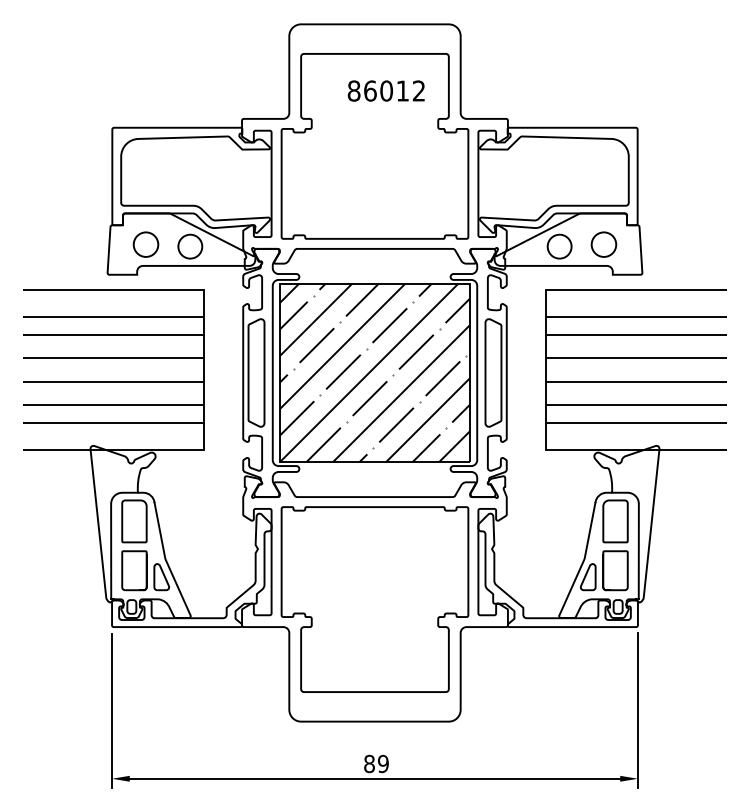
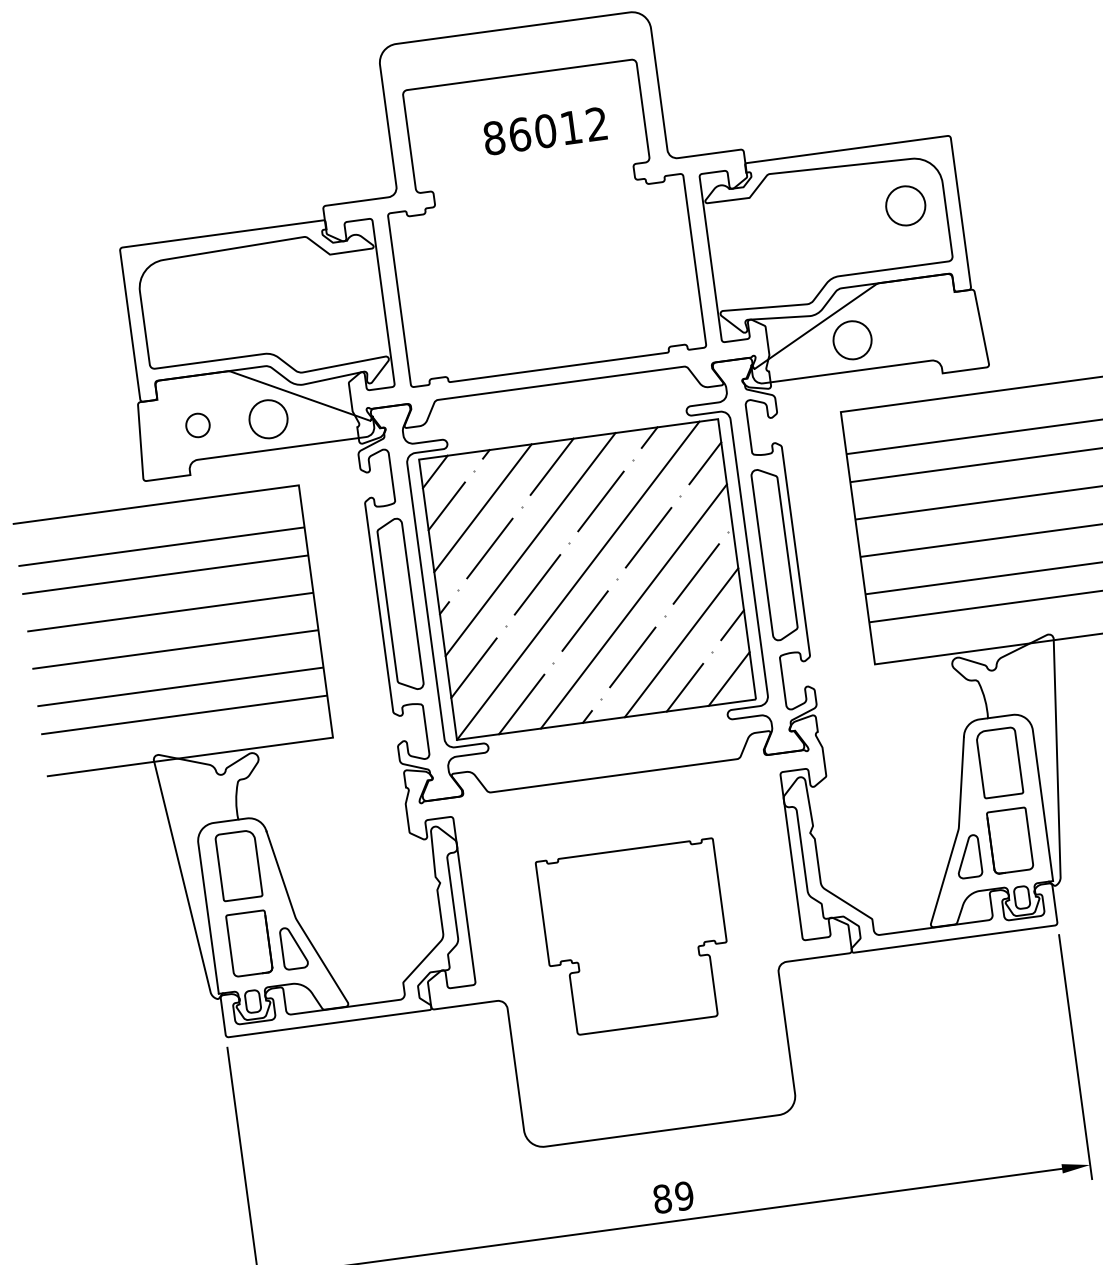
circle: (145, 244) -> (197, 425), size x0.6
circle: (603, 244) -> (904, 205), moved
part: (374, 599) -> (635, 937), size x0.6

